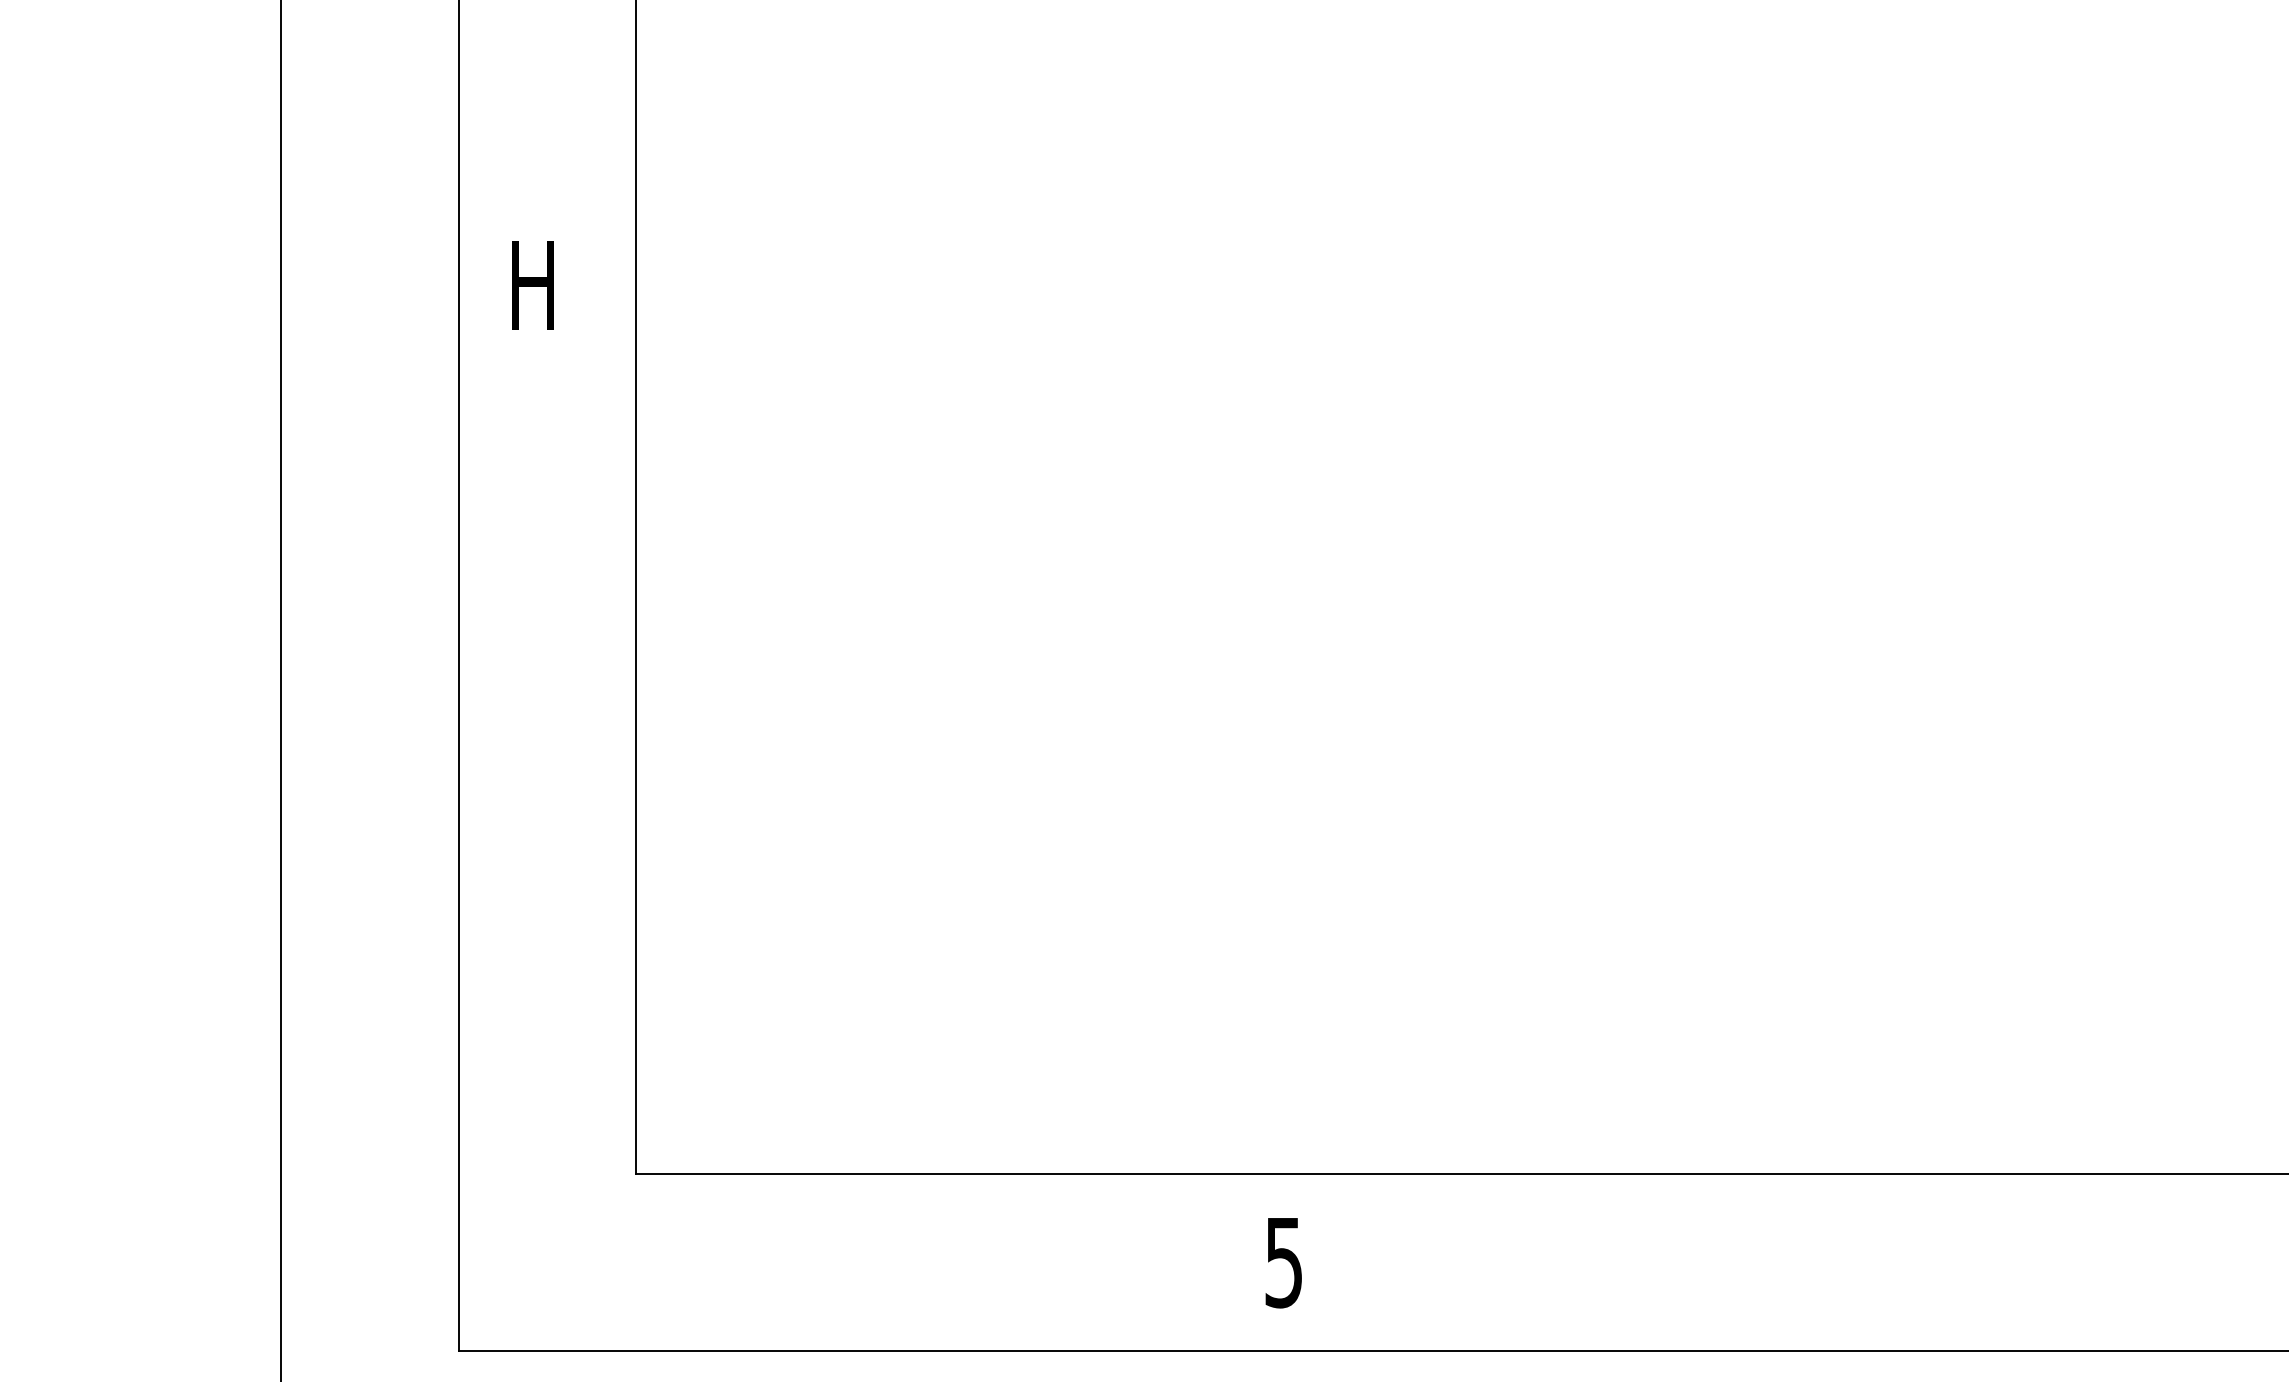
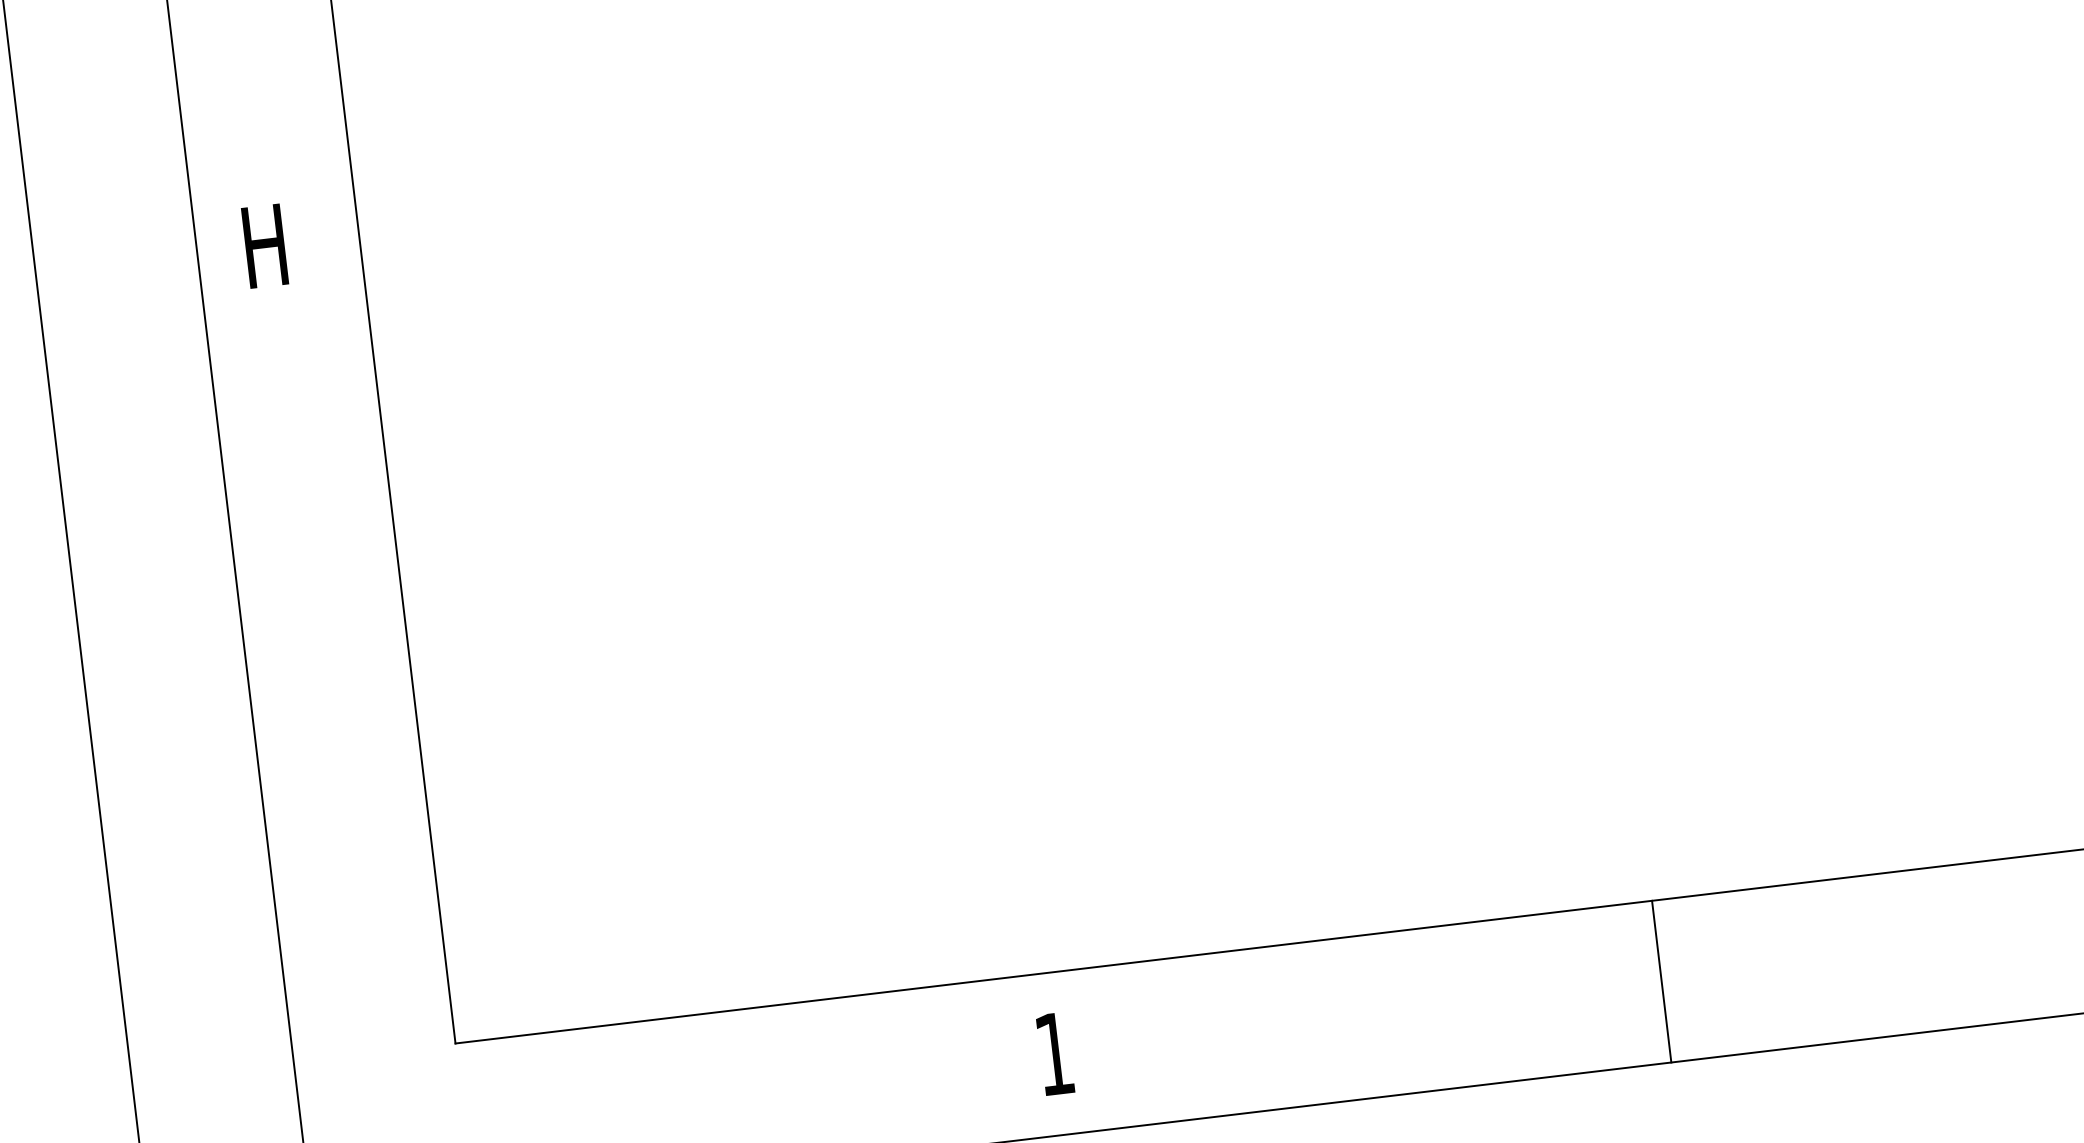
line: (1951, 1262) -> (1662, 981), added
text: (1283, 1263) -> (1054, 1055), 5 -> 1

